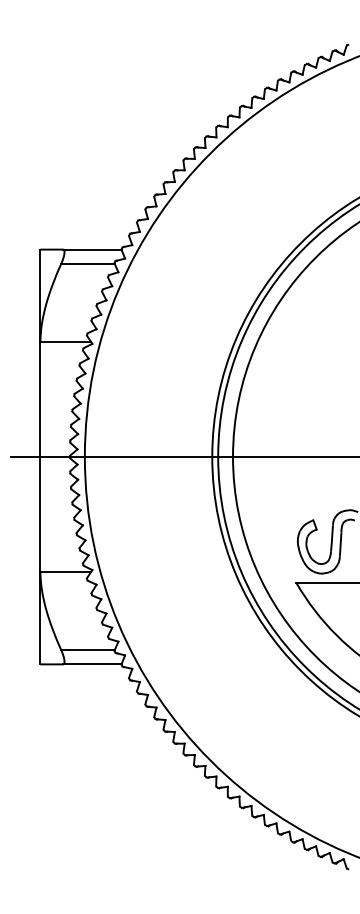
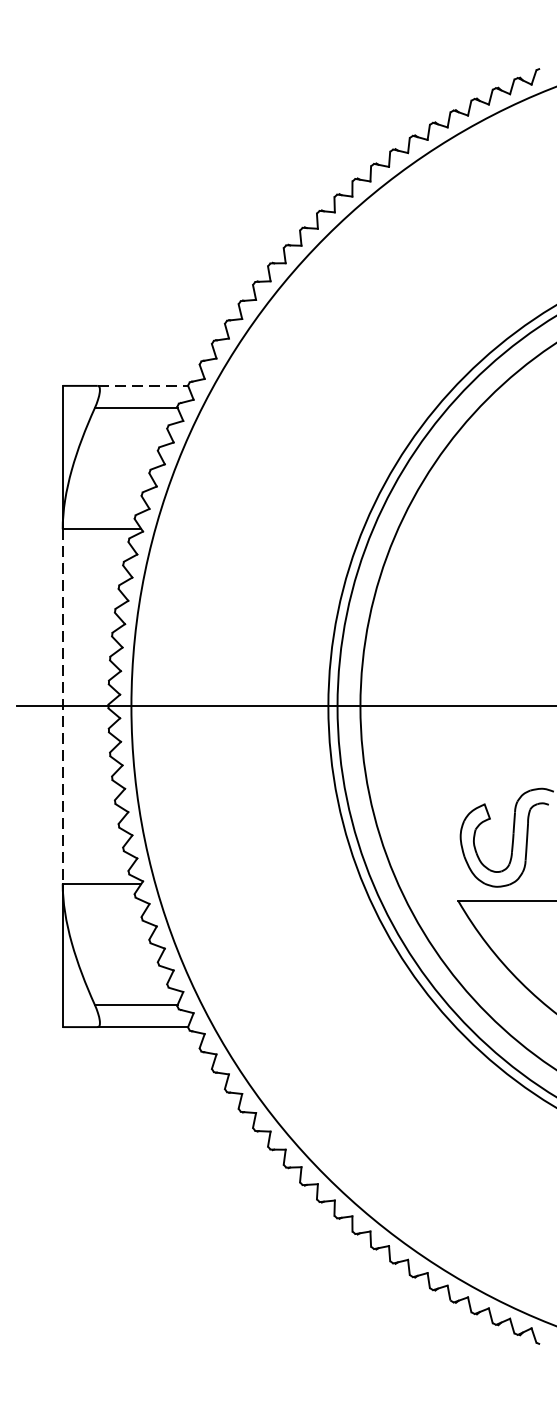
line: (92, 249) -> (143, 385), solid -> dashed
line: (40, 457) -> (62, 707), solid -> dashed

